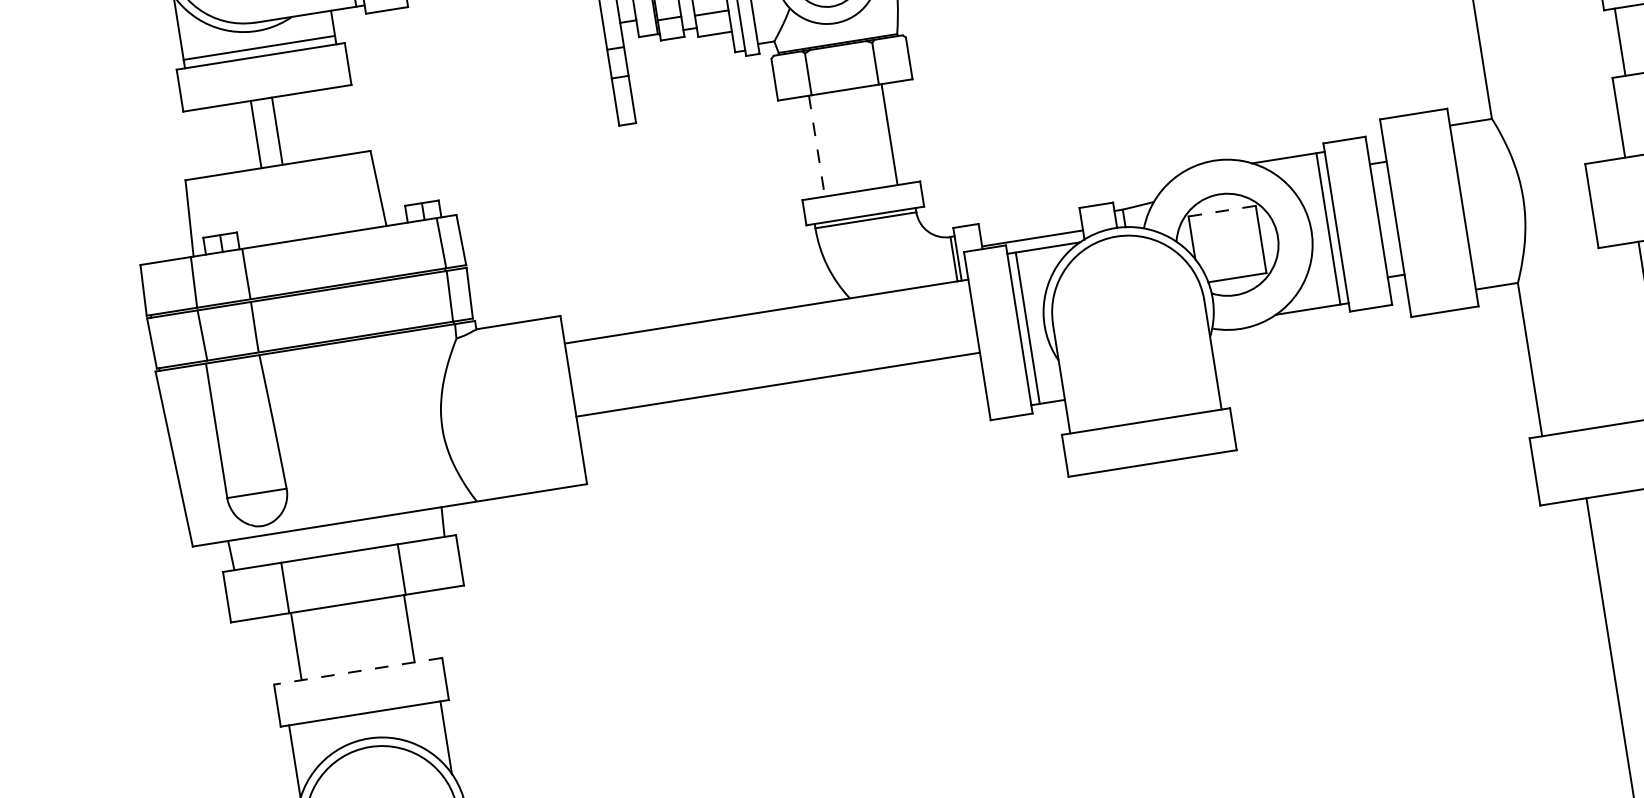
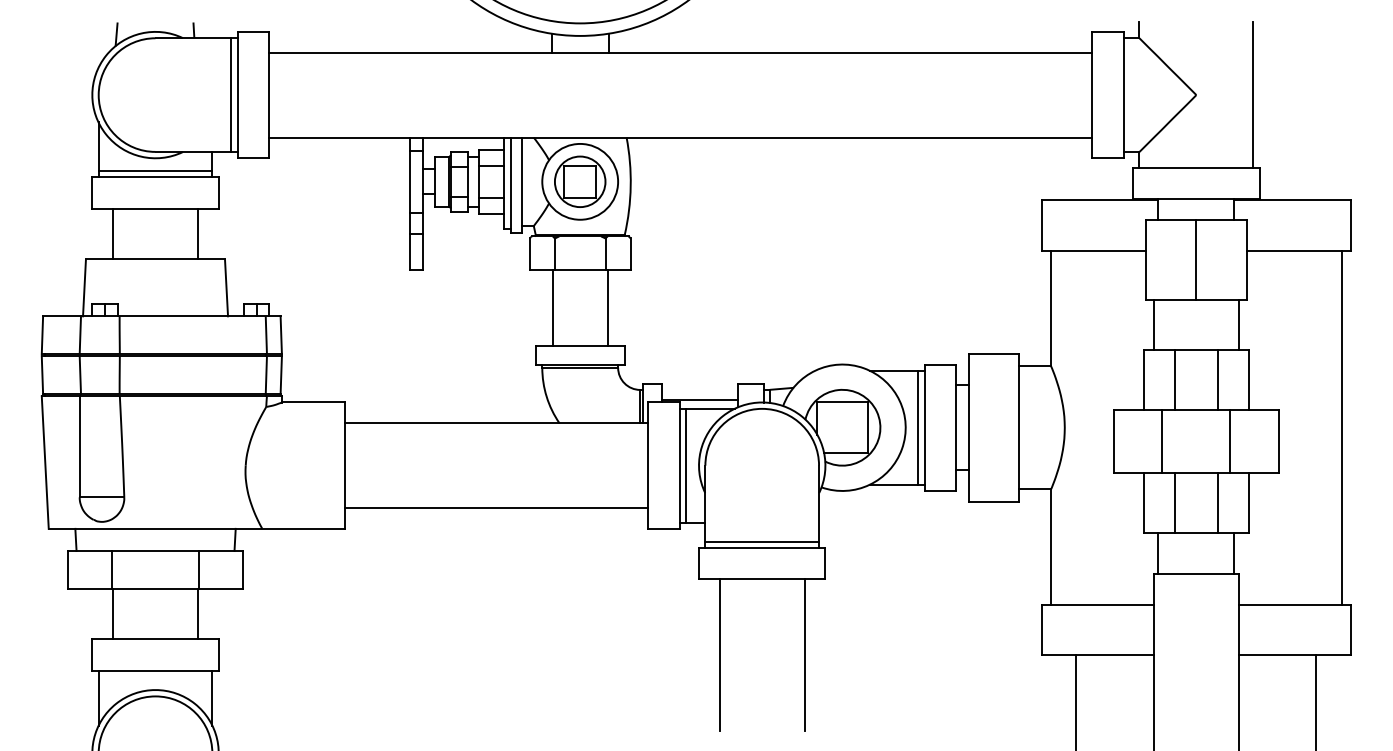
line: (277, 130) -> (198, 233), moved
line: (256, 133) -> (113, 233), moved
line: (816, 145) -> (552, 307), dashed -> solid
line: (1222, 211) -> (842, 402), dashed -> solid
line: (777, 385) -> (496, 508), moved
line: (1145, 412) -> (762, 541), added
line: (1224, 555) -> (804, 655), added
line: (1111, 573) -> (719, 655), added
line: (358, 671) -> (155, 639), dashed -> solid

